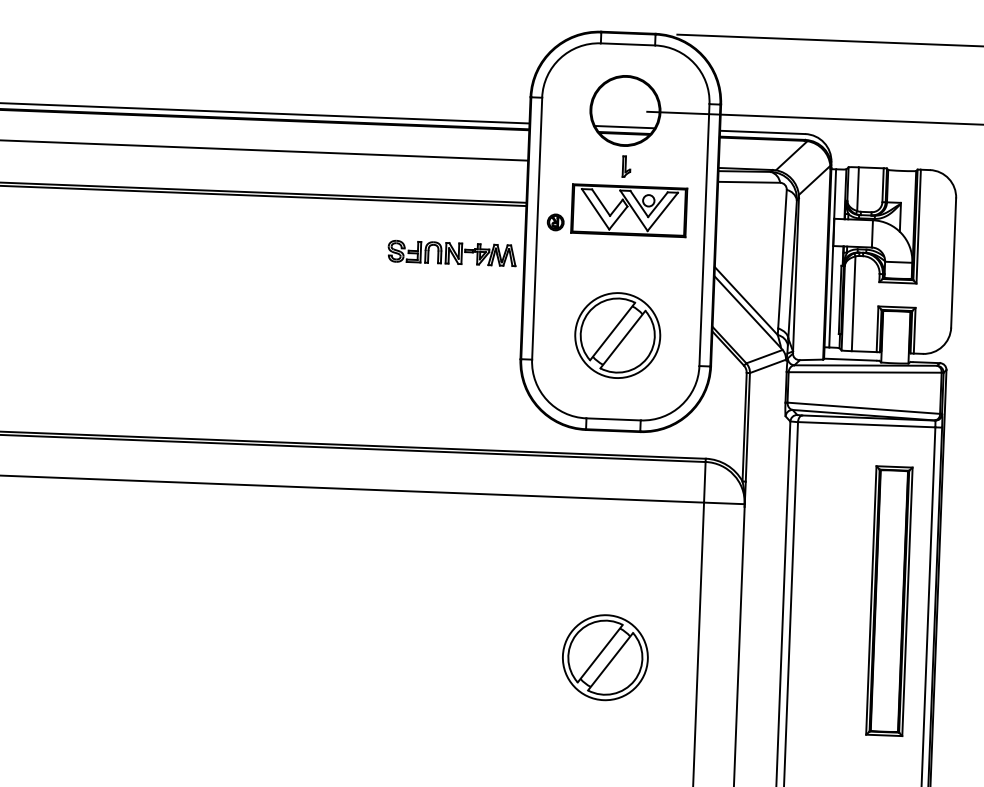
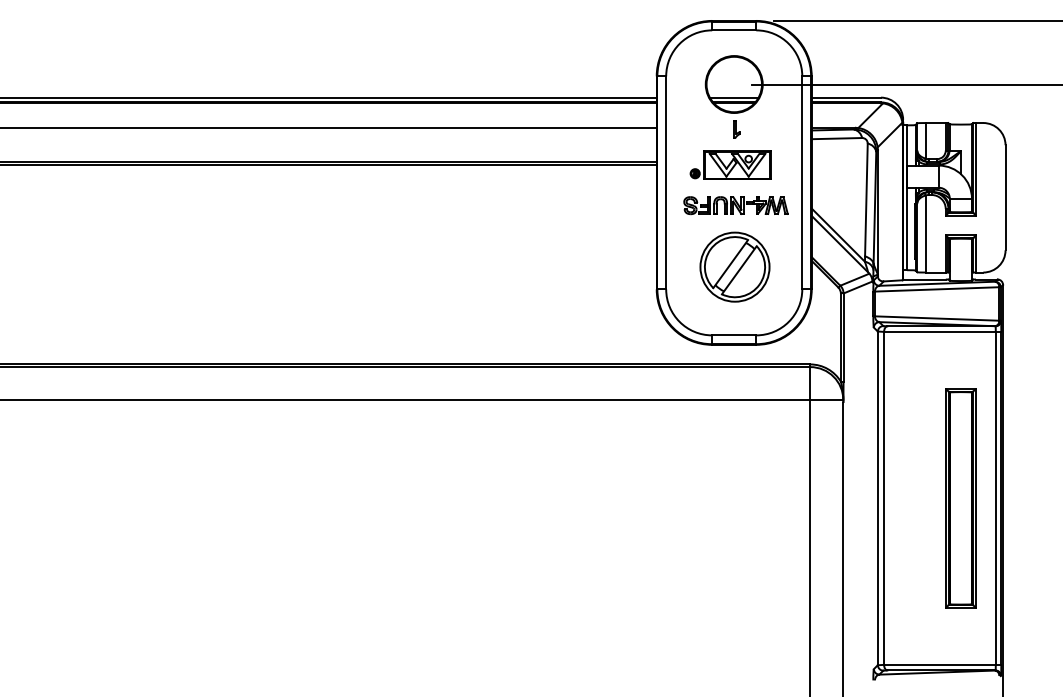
part: (617, 209) -> (730, 164), size x0.71
part: (451, 253) -> (735, 205), moved
part: (888, 601) -> (960, 498), moved
part: (604, 656) -> (734, 528), removed

